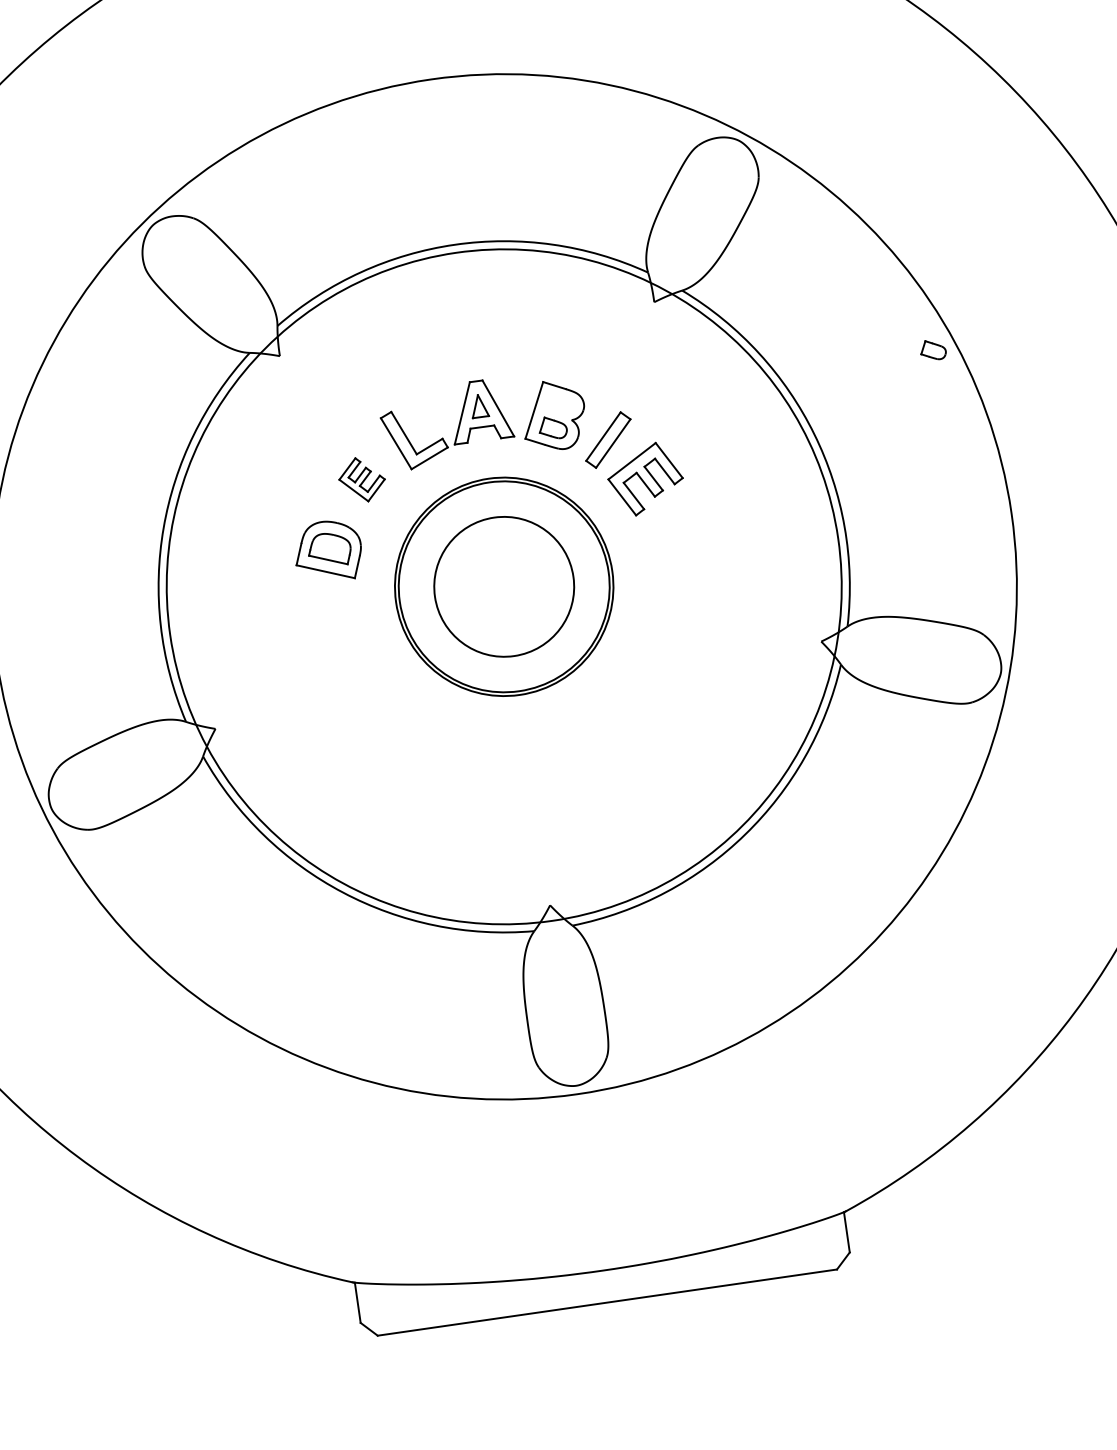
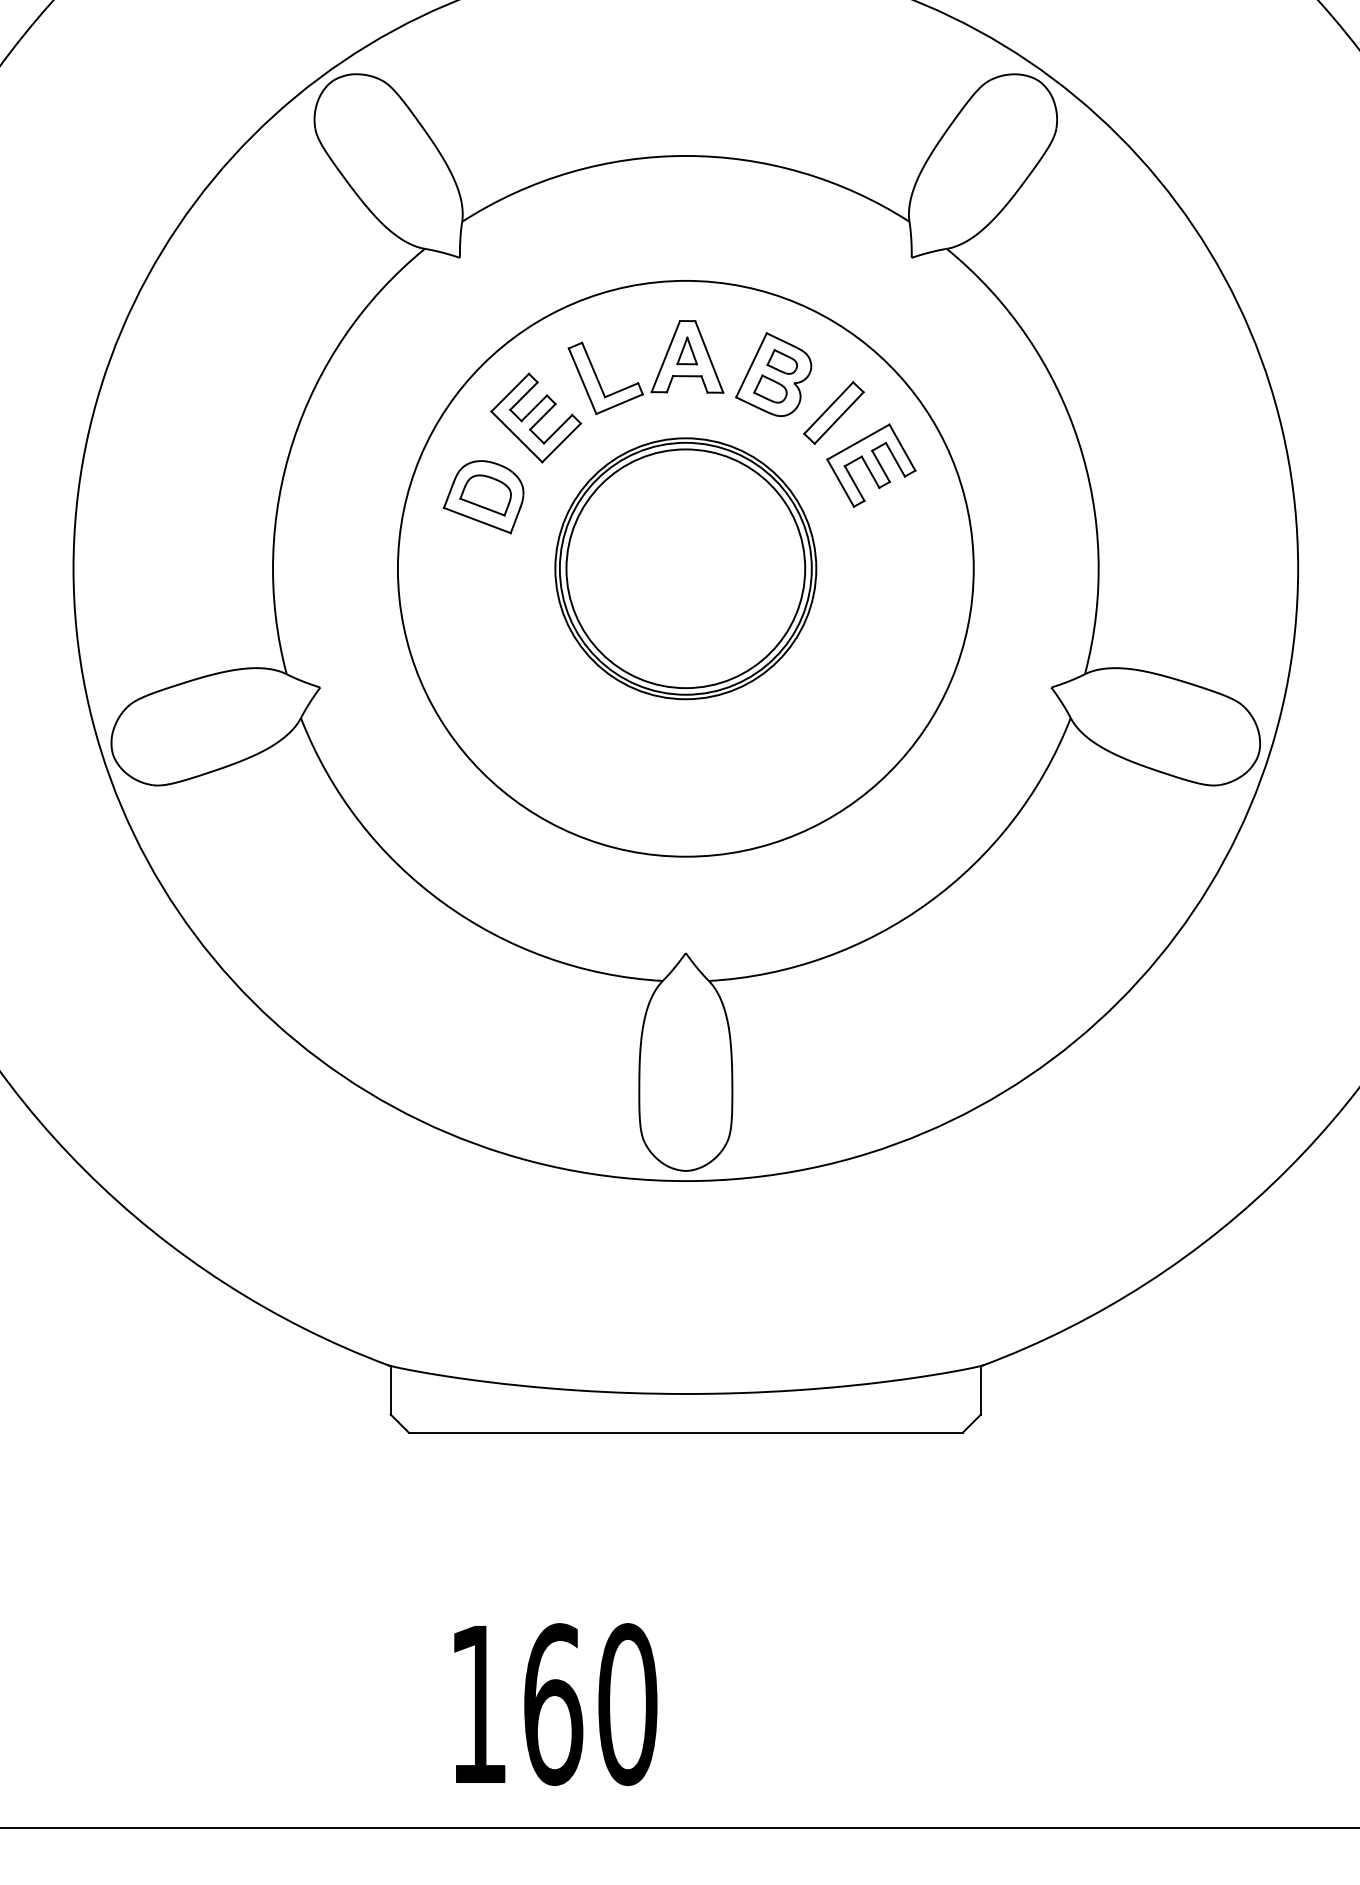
part: (932, 349) -> (781, 361), moved
part: (361, 479) -> (535, 417), size x1.67
circle: (503, 586) -> (685, 568), size x0.71
circle: (503, 586) -> (685, 568), size x1.43

